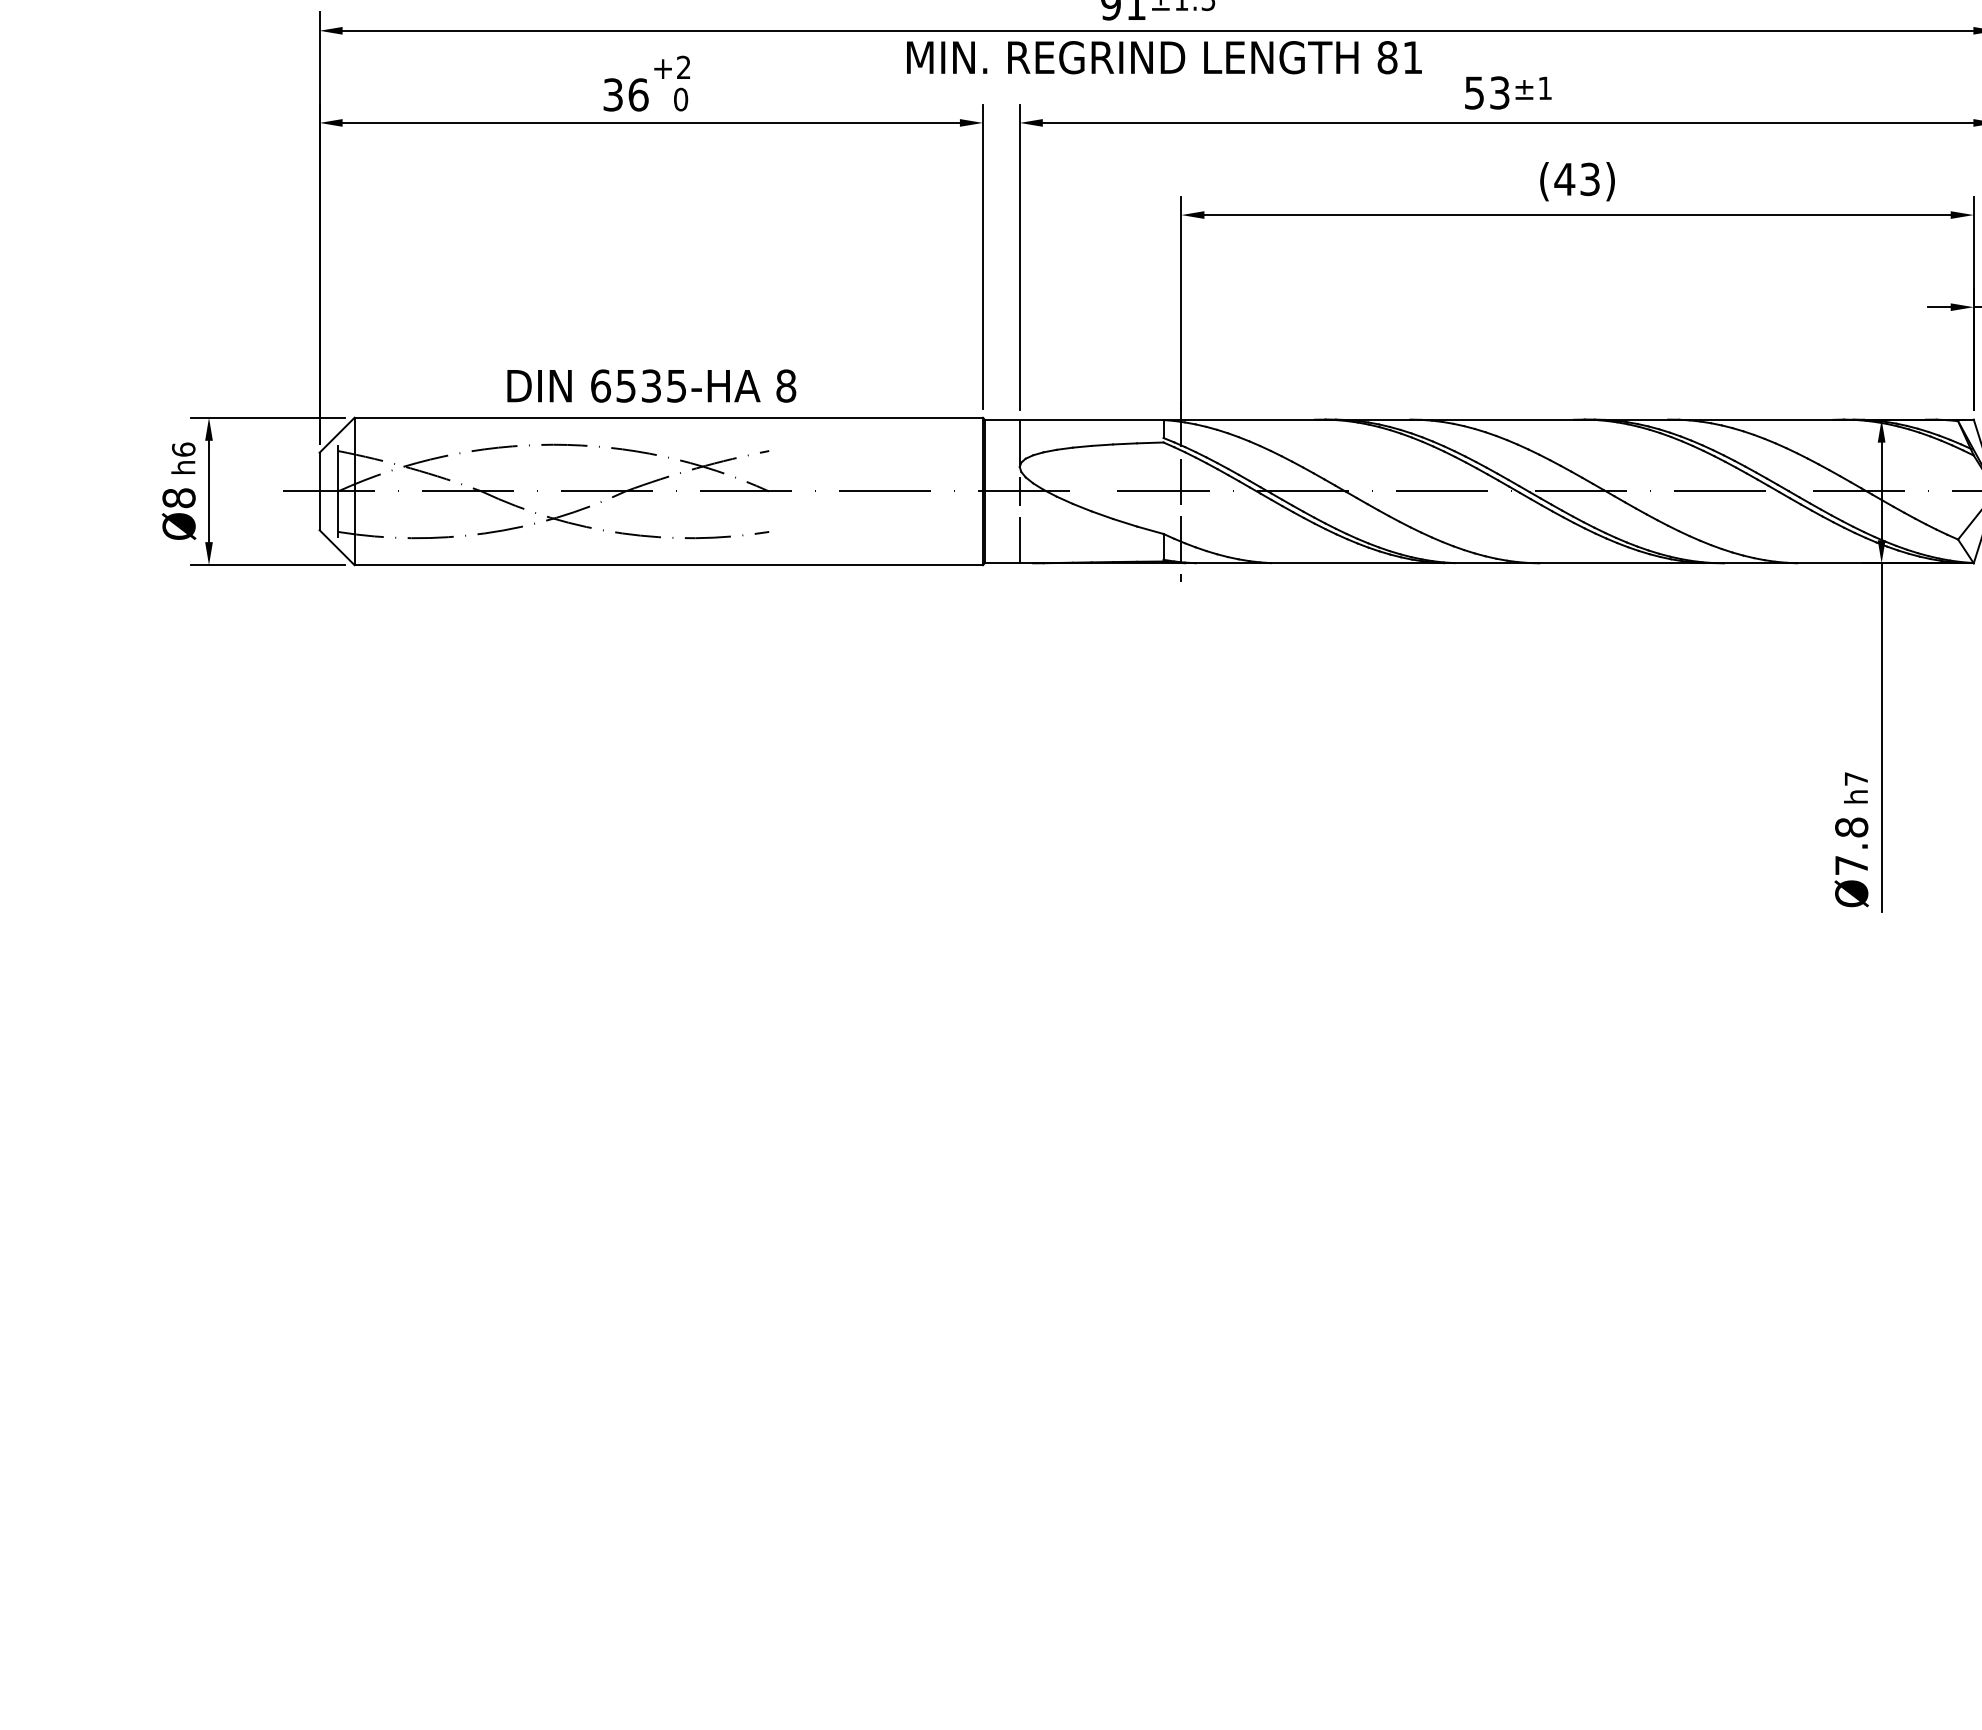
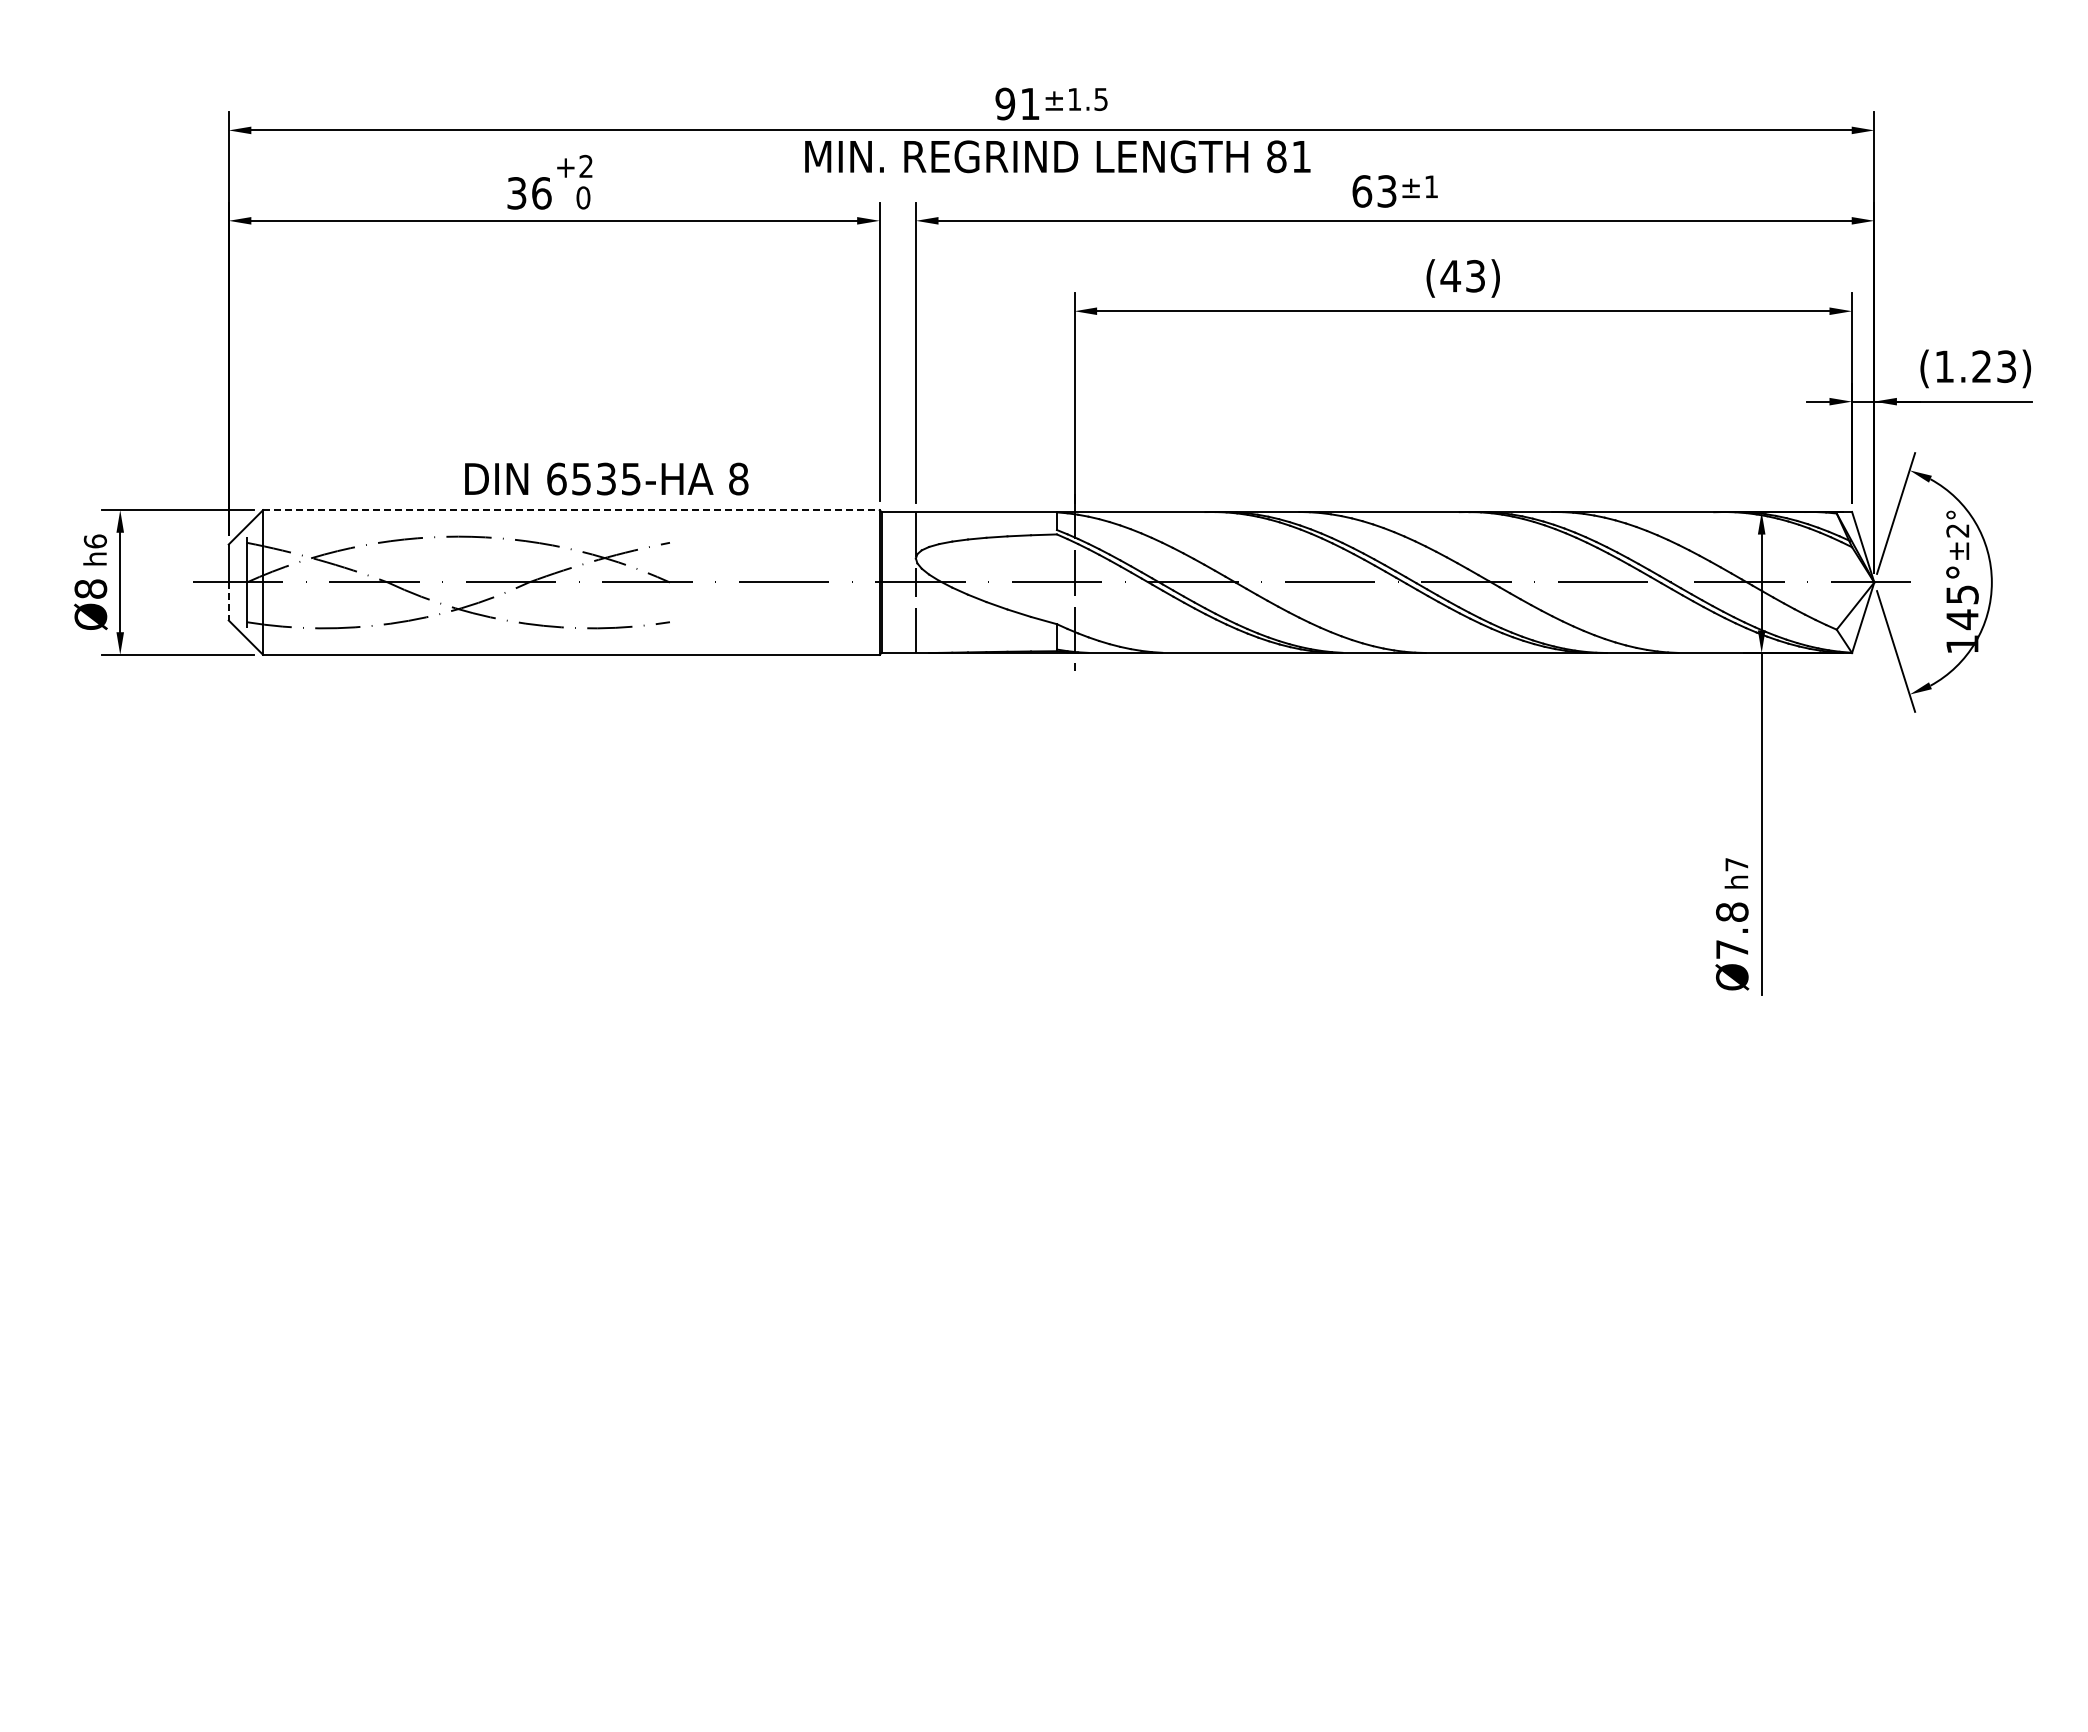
text: (1474, 93) -> (1362, 191), 53 -> 63
text: (651, 385) -> (606, 478), moved
line: (668, 418) -> (571, 510), solid -> dashed
line: (319, 510) -> (228, 601), solid -> dashed

